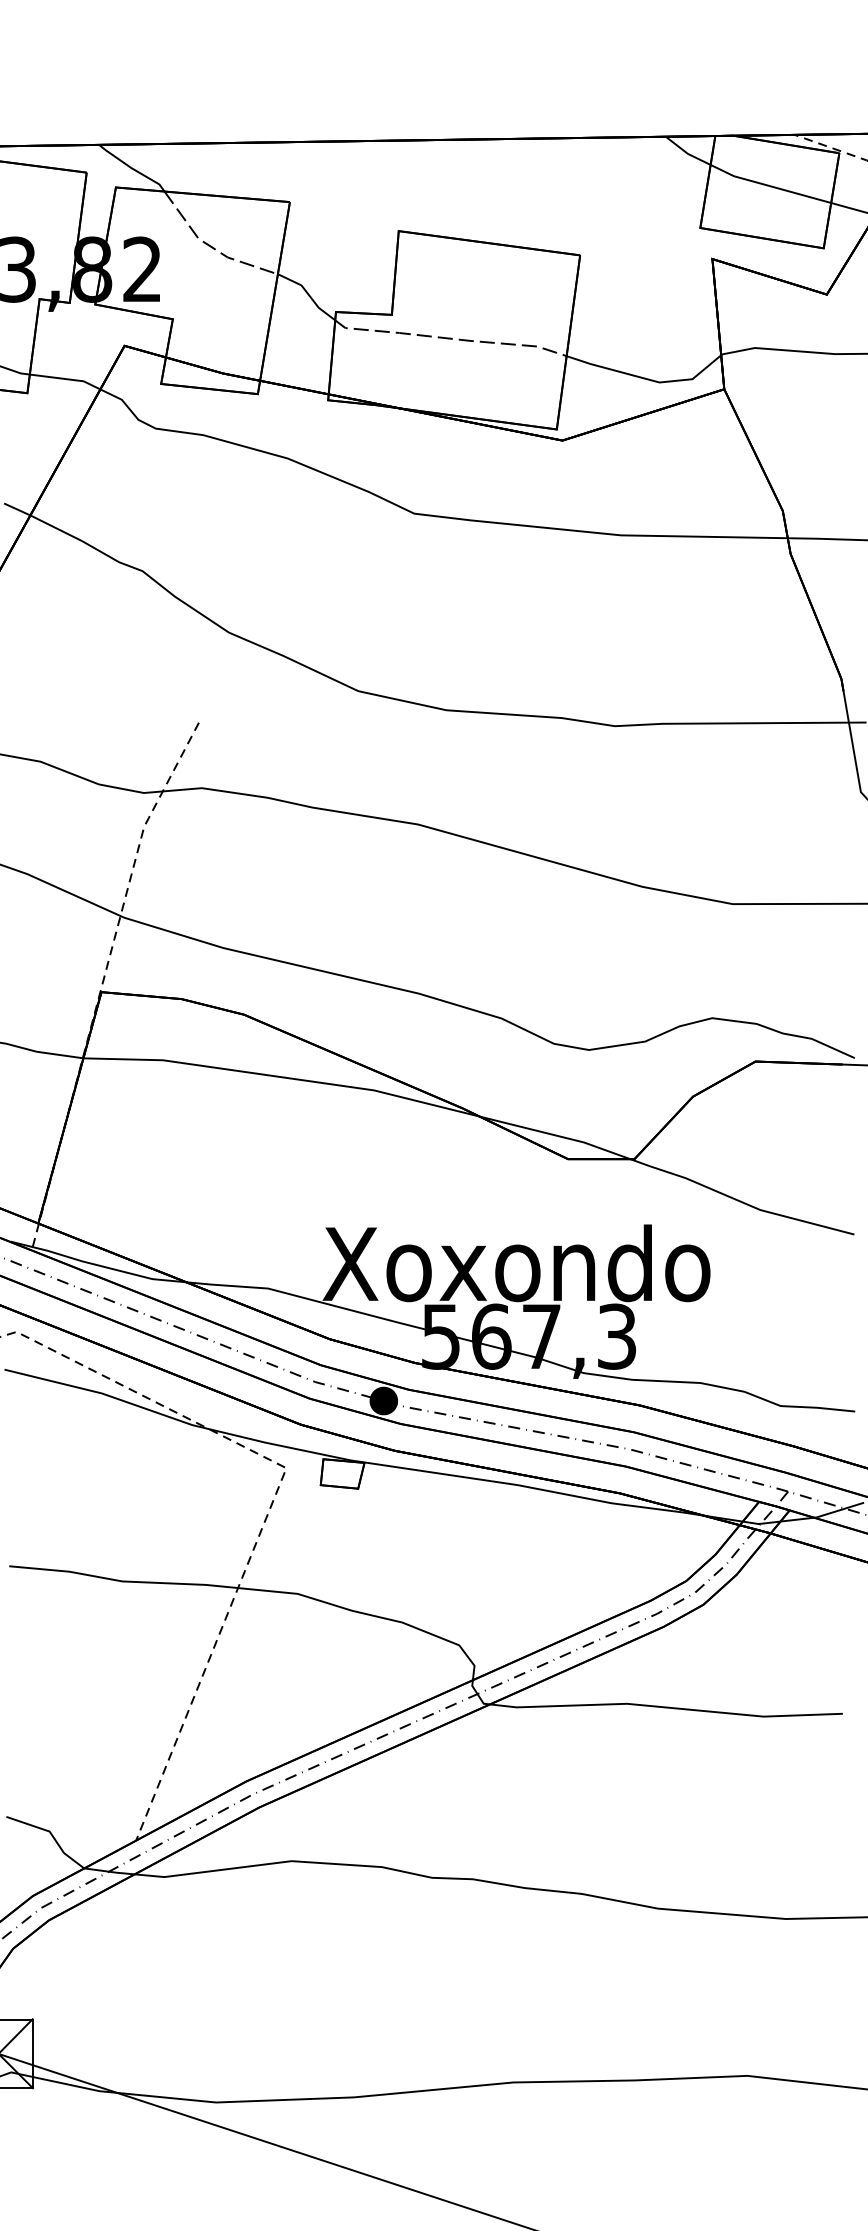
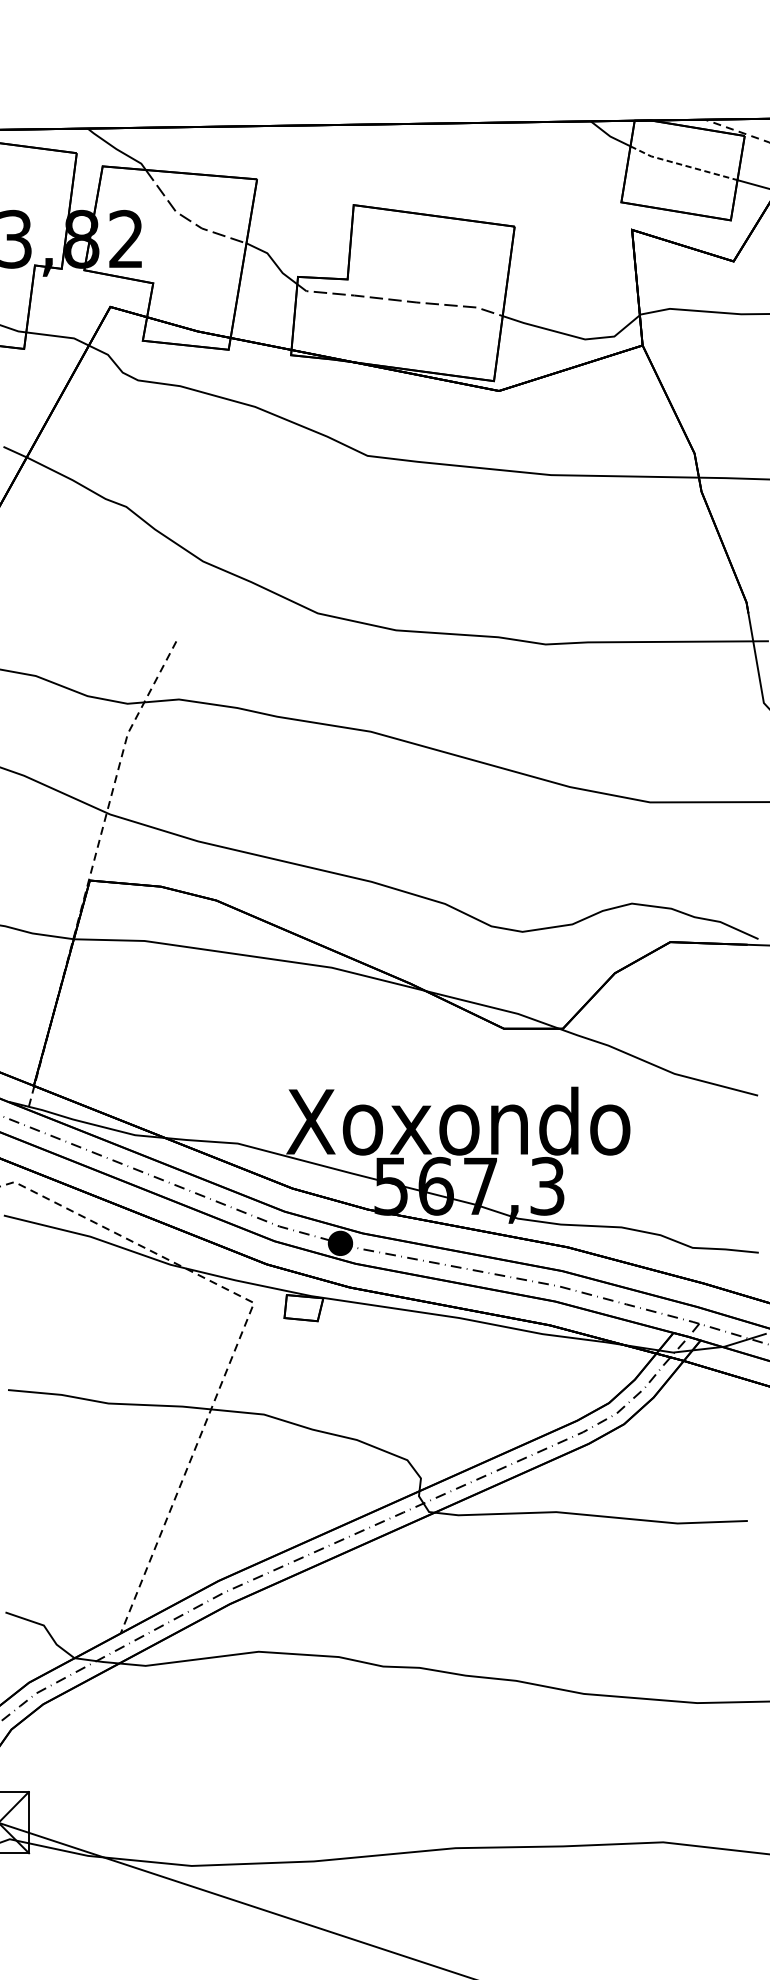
line: (769, 186) -> (682, 165), solid -> dashed

